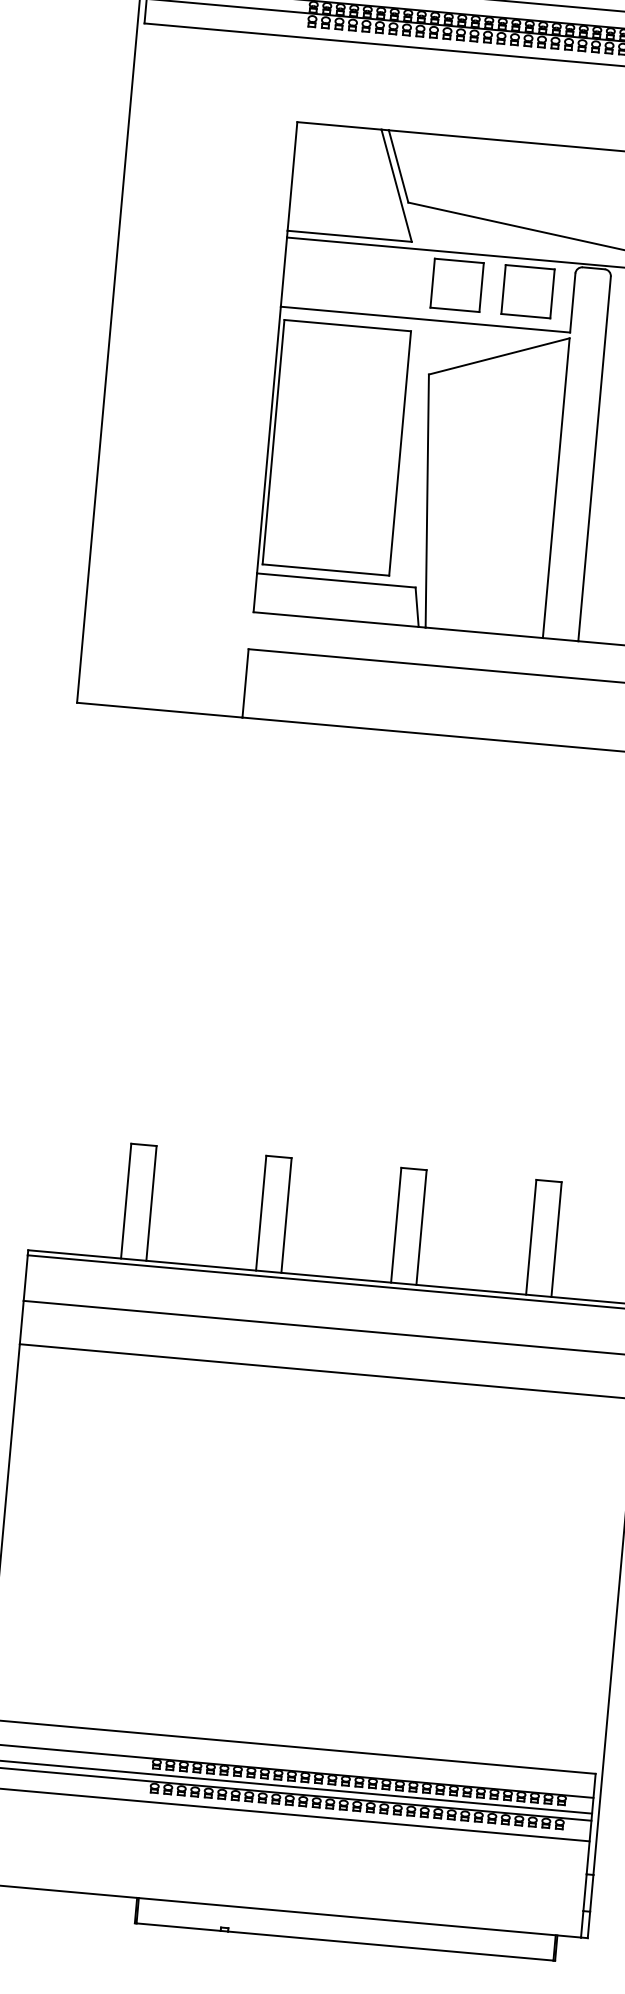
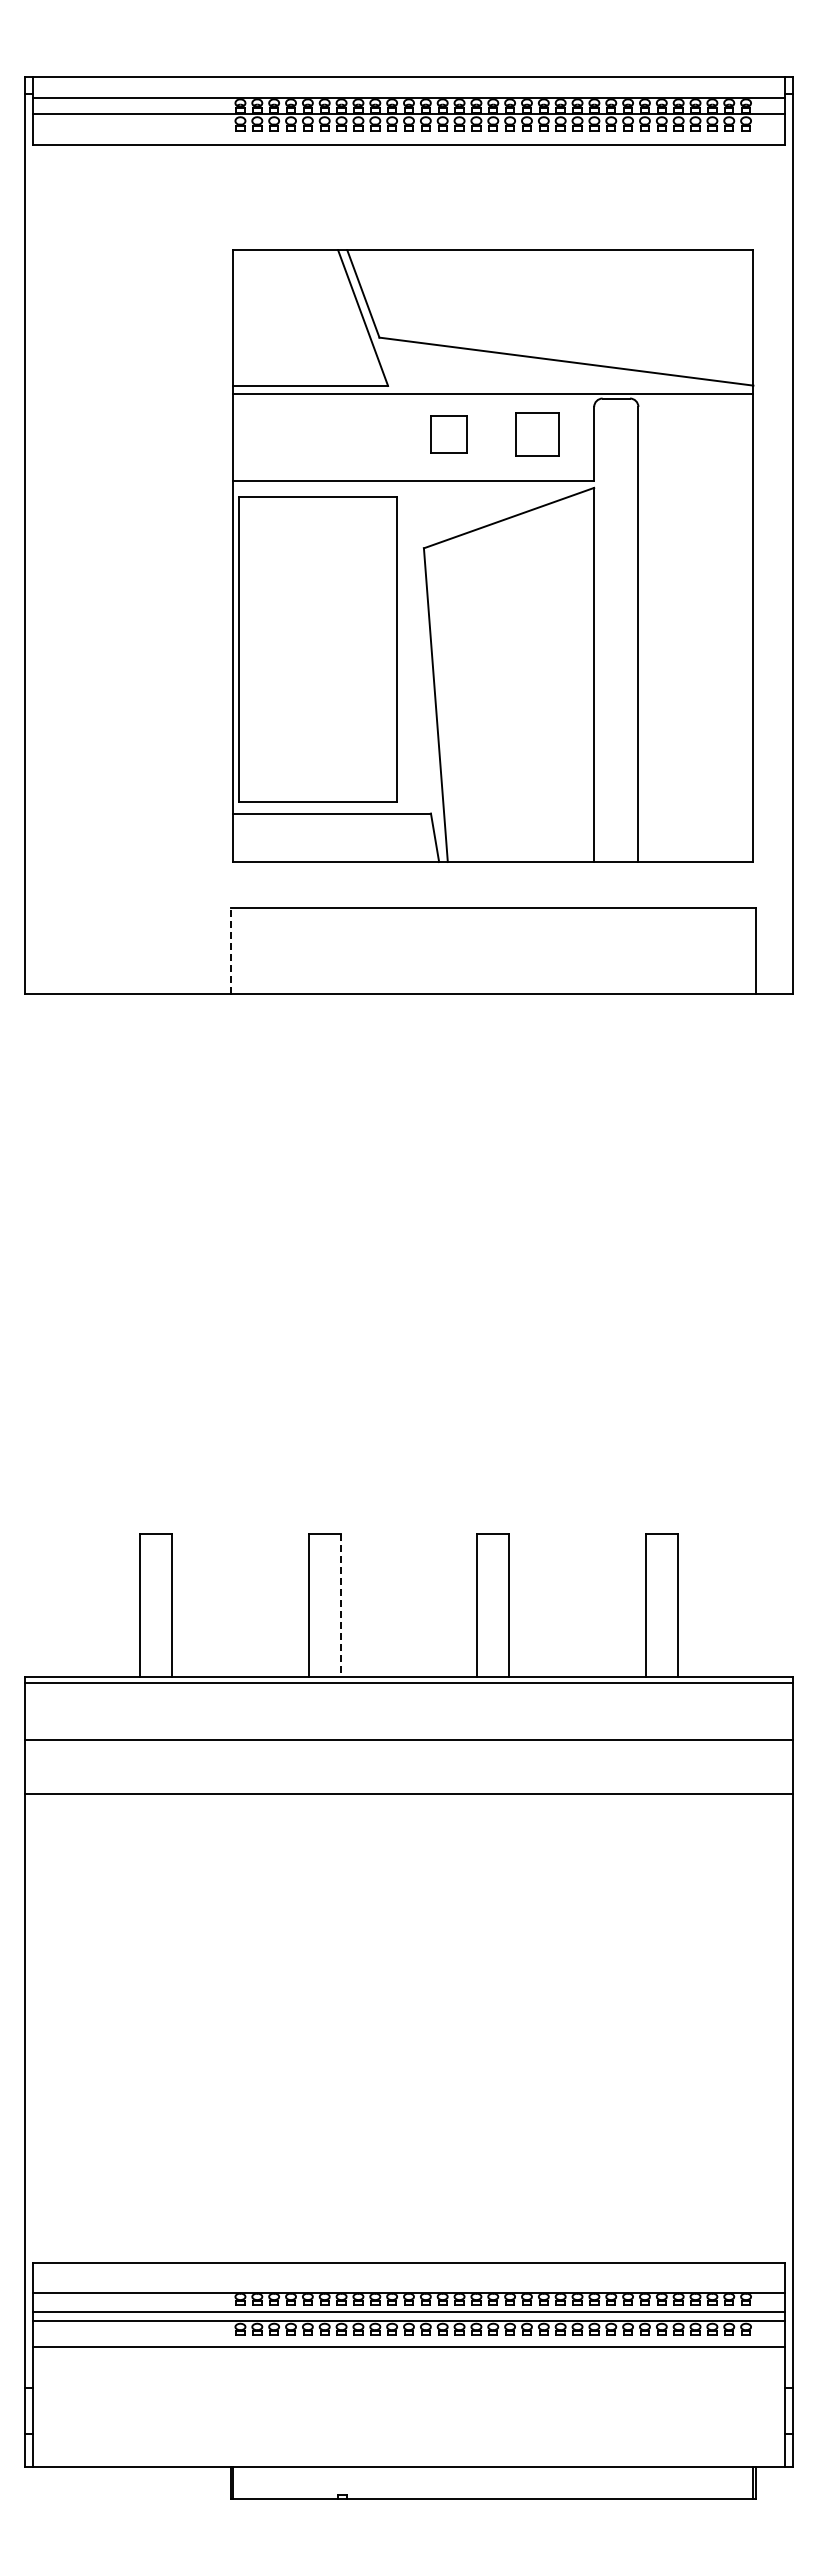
part: (456, 285) -> (448, 434), size x0.6
part: (528, 291) -> (537, 434), size x0.7
line: (245, 683) -> (230, 951), solid -> dashed
line: (286, 1215) -> (340, 1605), solid -> dashed

